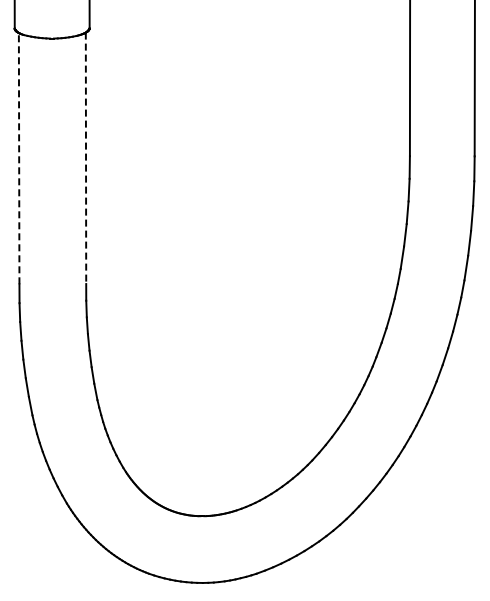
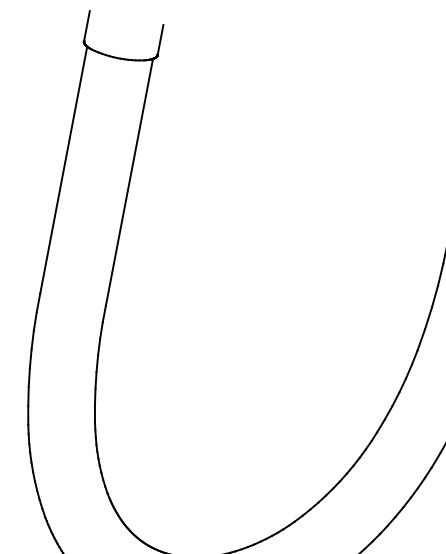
line: (19, 158) -> (64, 169), dashed -> solid
line: (86, 158) -> (129, 182), dashed -> solid

